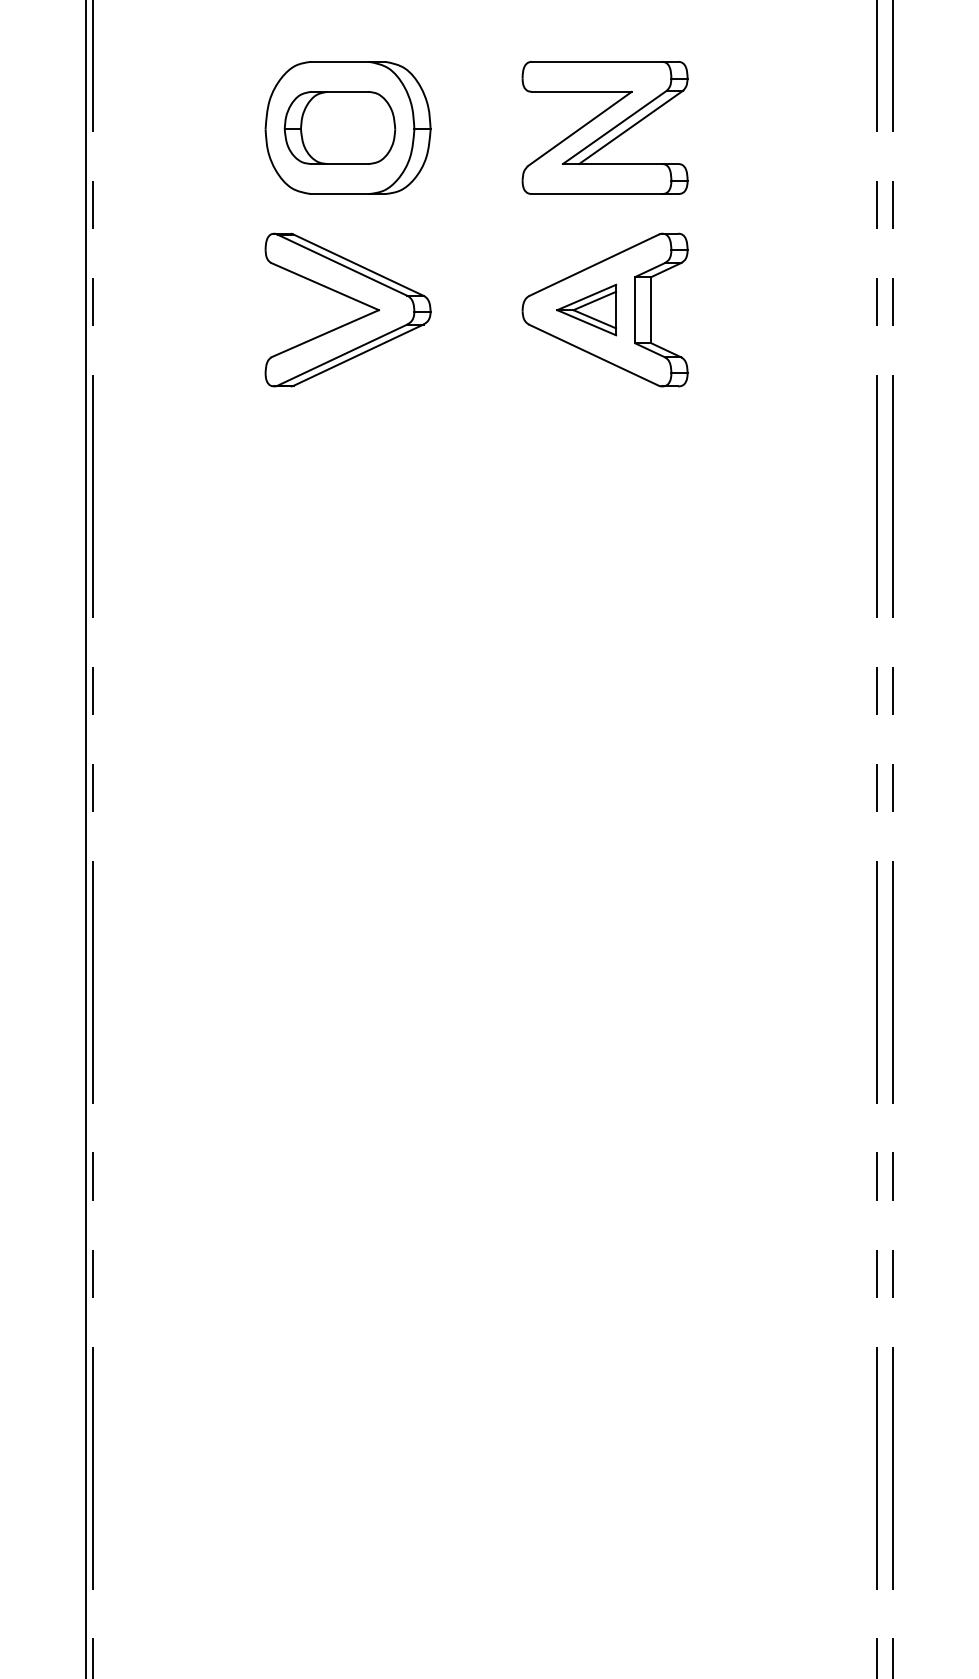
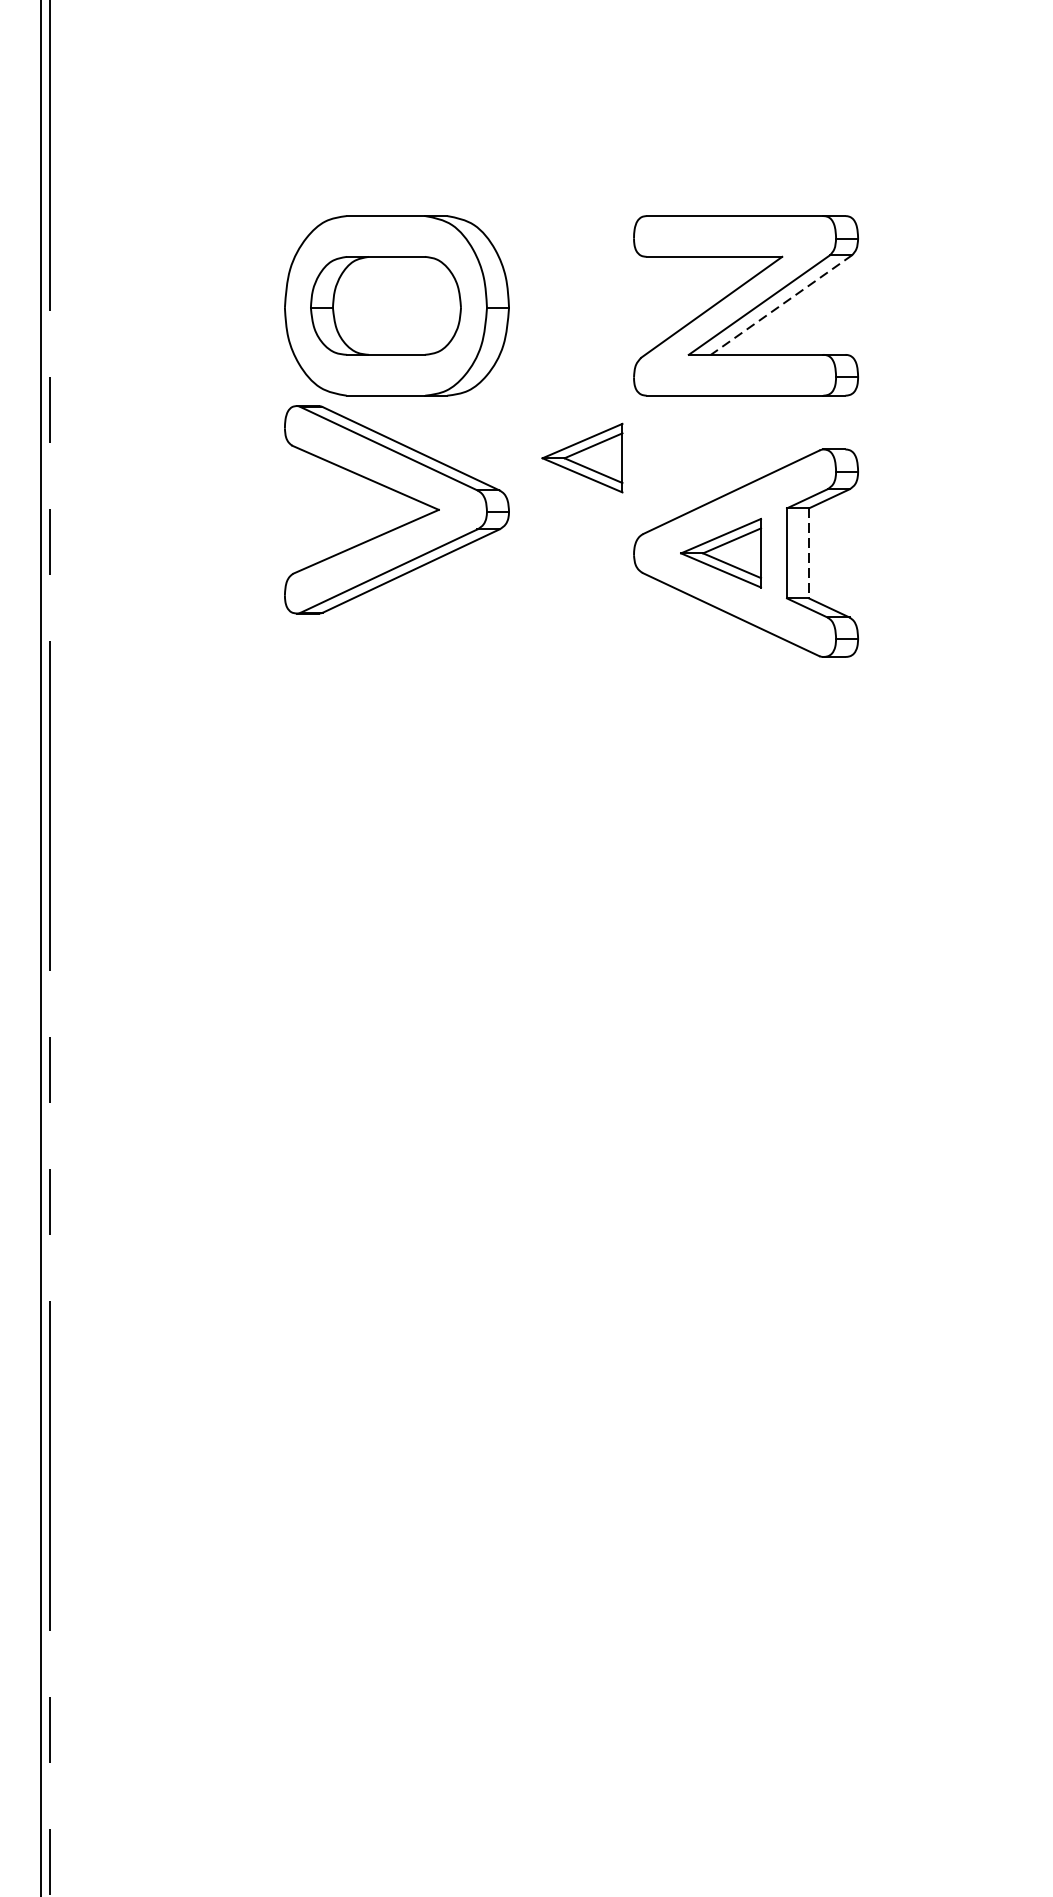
line: (631, 127) -> (781, 305), solid -> dashed
part: (484, 239) -> (582, 457), added
part: (351, 299) -> (401, 495), moved
line: (651, 310) -> (809, 553), solid -> dashed

